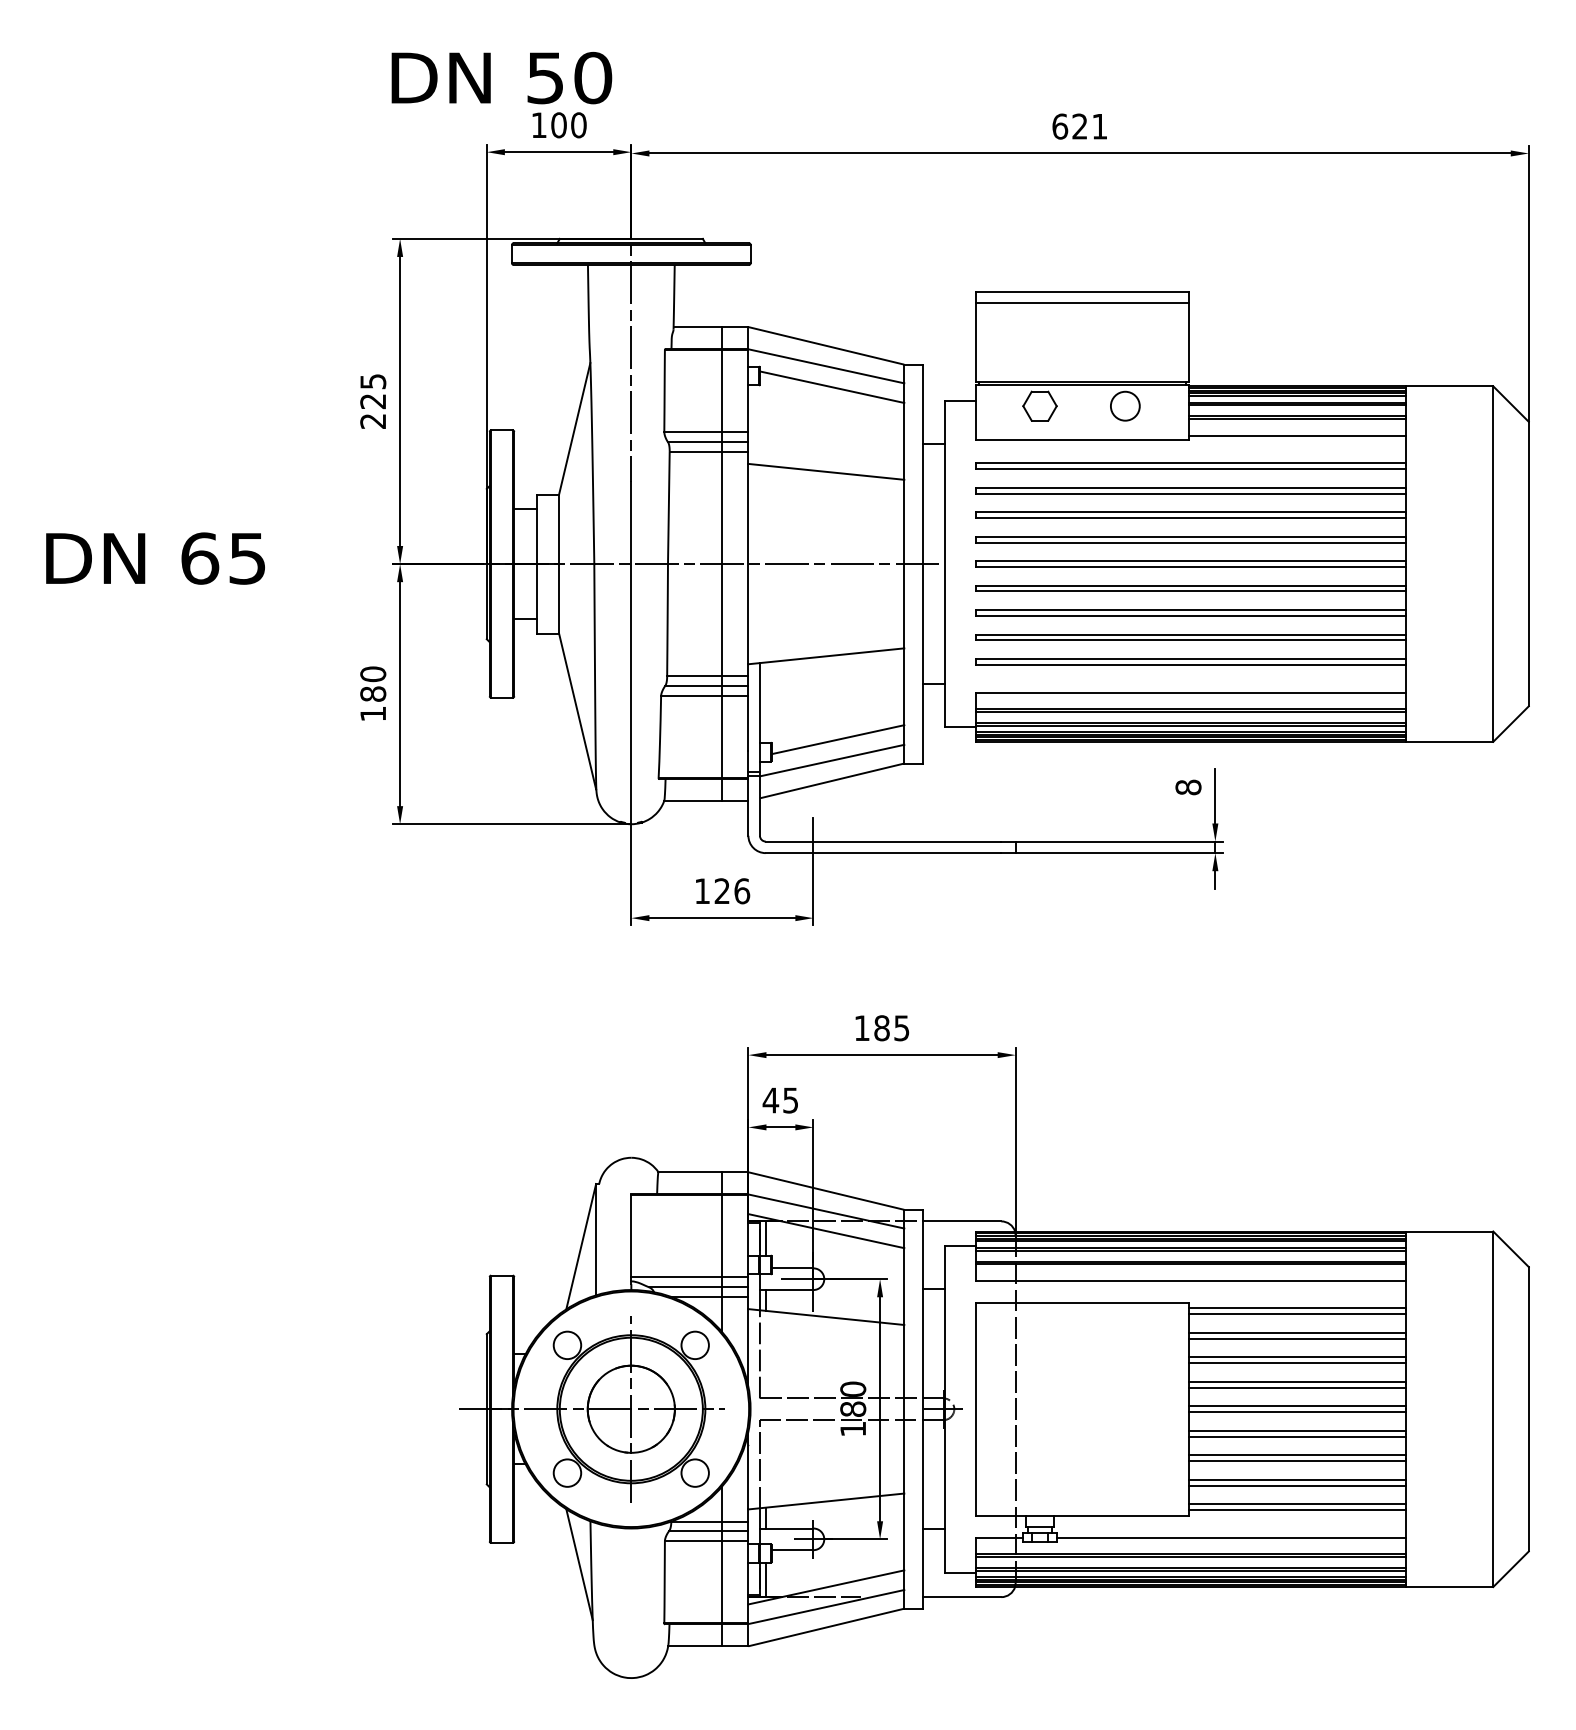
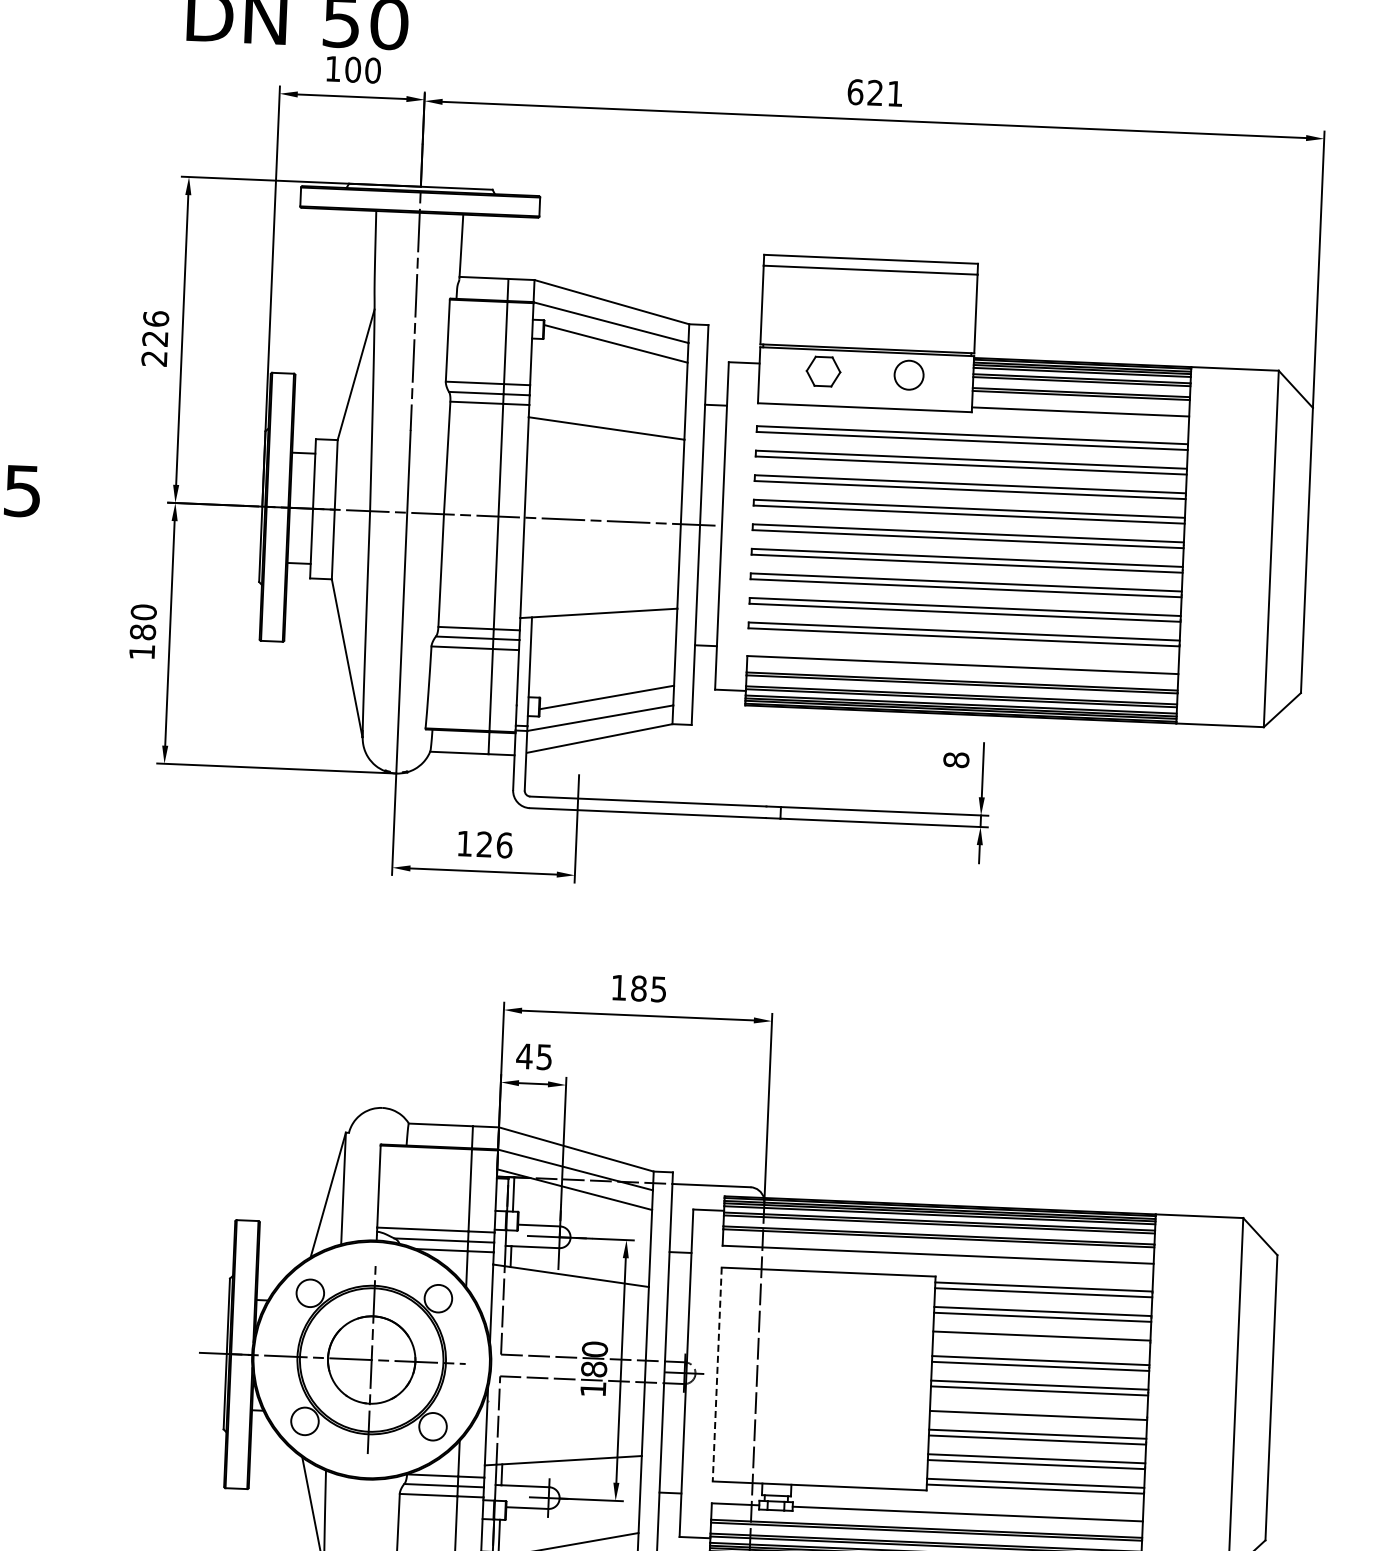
text: (373, 381) -> (156, 318), 225 -> 226
line: (1297, 1363) -> (1041, 1342), removed
line: (976, 1409) -> (717, 1374), solid -> dashed
line: (1297, 1430) -> (1038, 1409), removed

